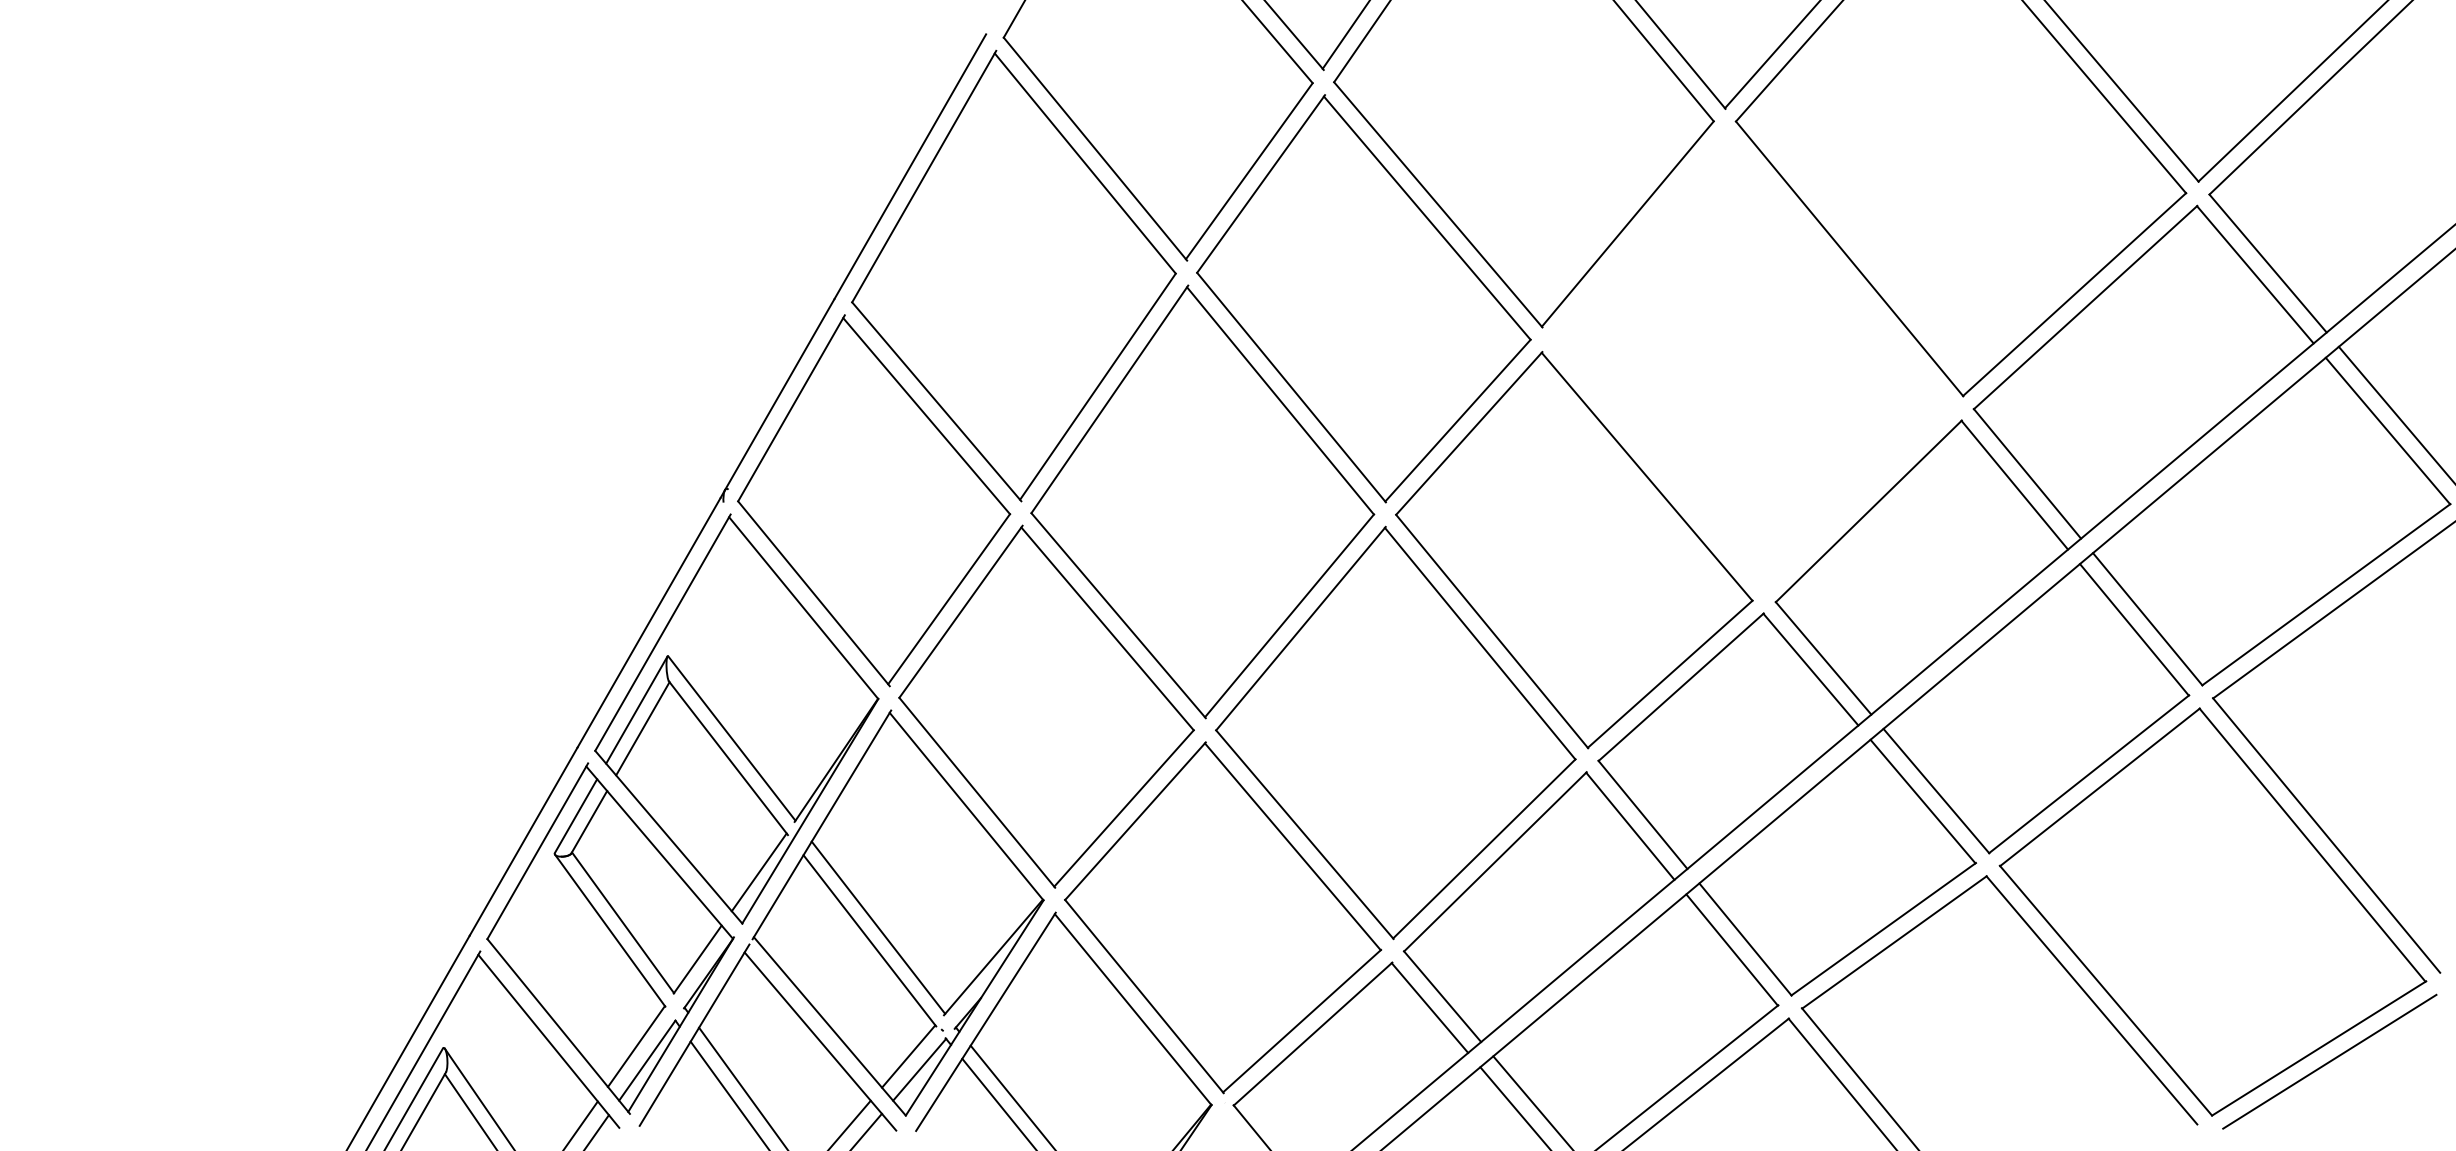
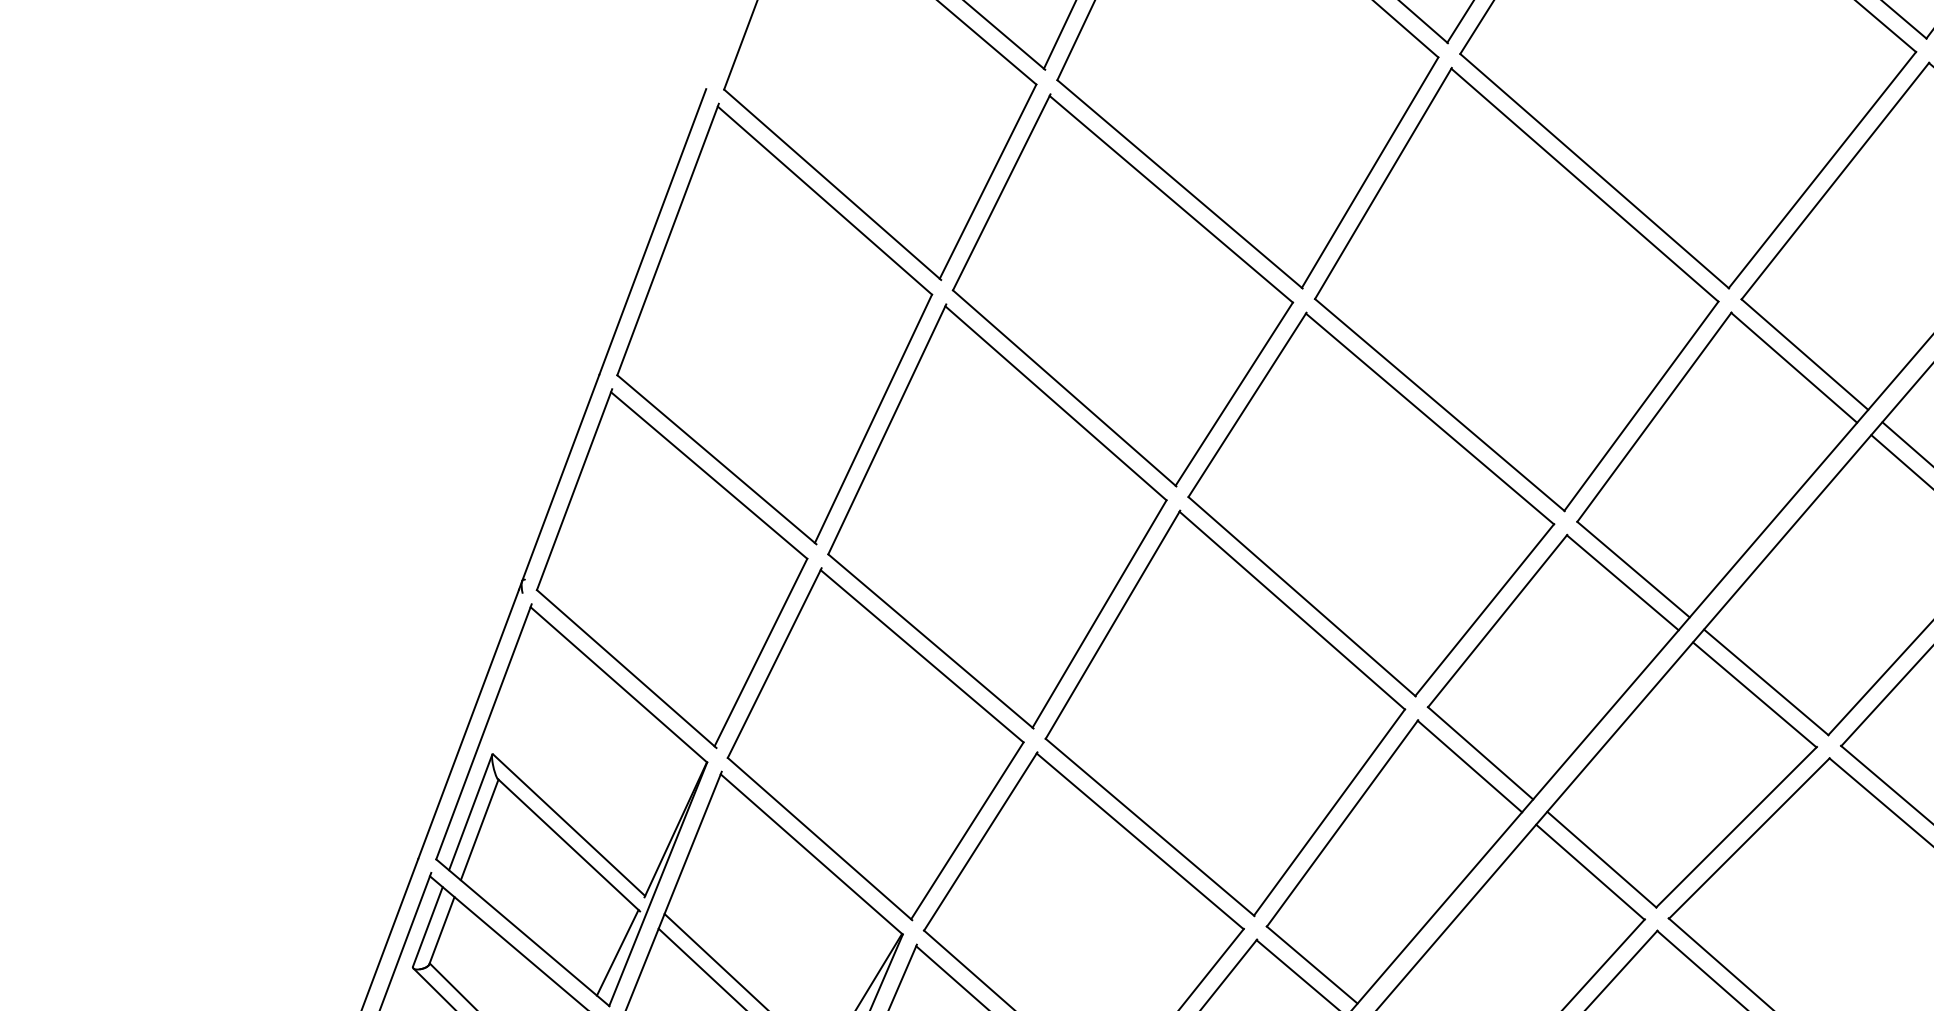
part: (1751, 361) -> (1514, 288), added

